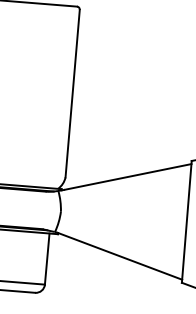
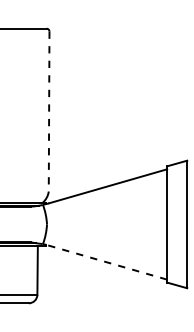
line: (73, 93) -> (49, 111), solid -> dashed
line: (120, 256) -> (106, 262), solid -> dashed

